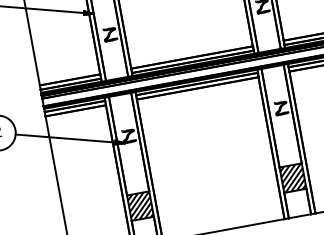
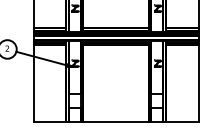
hatch: (293, 178) -> (157, 101), removed
hatch: (139, 206) -> (74, 101), removed

